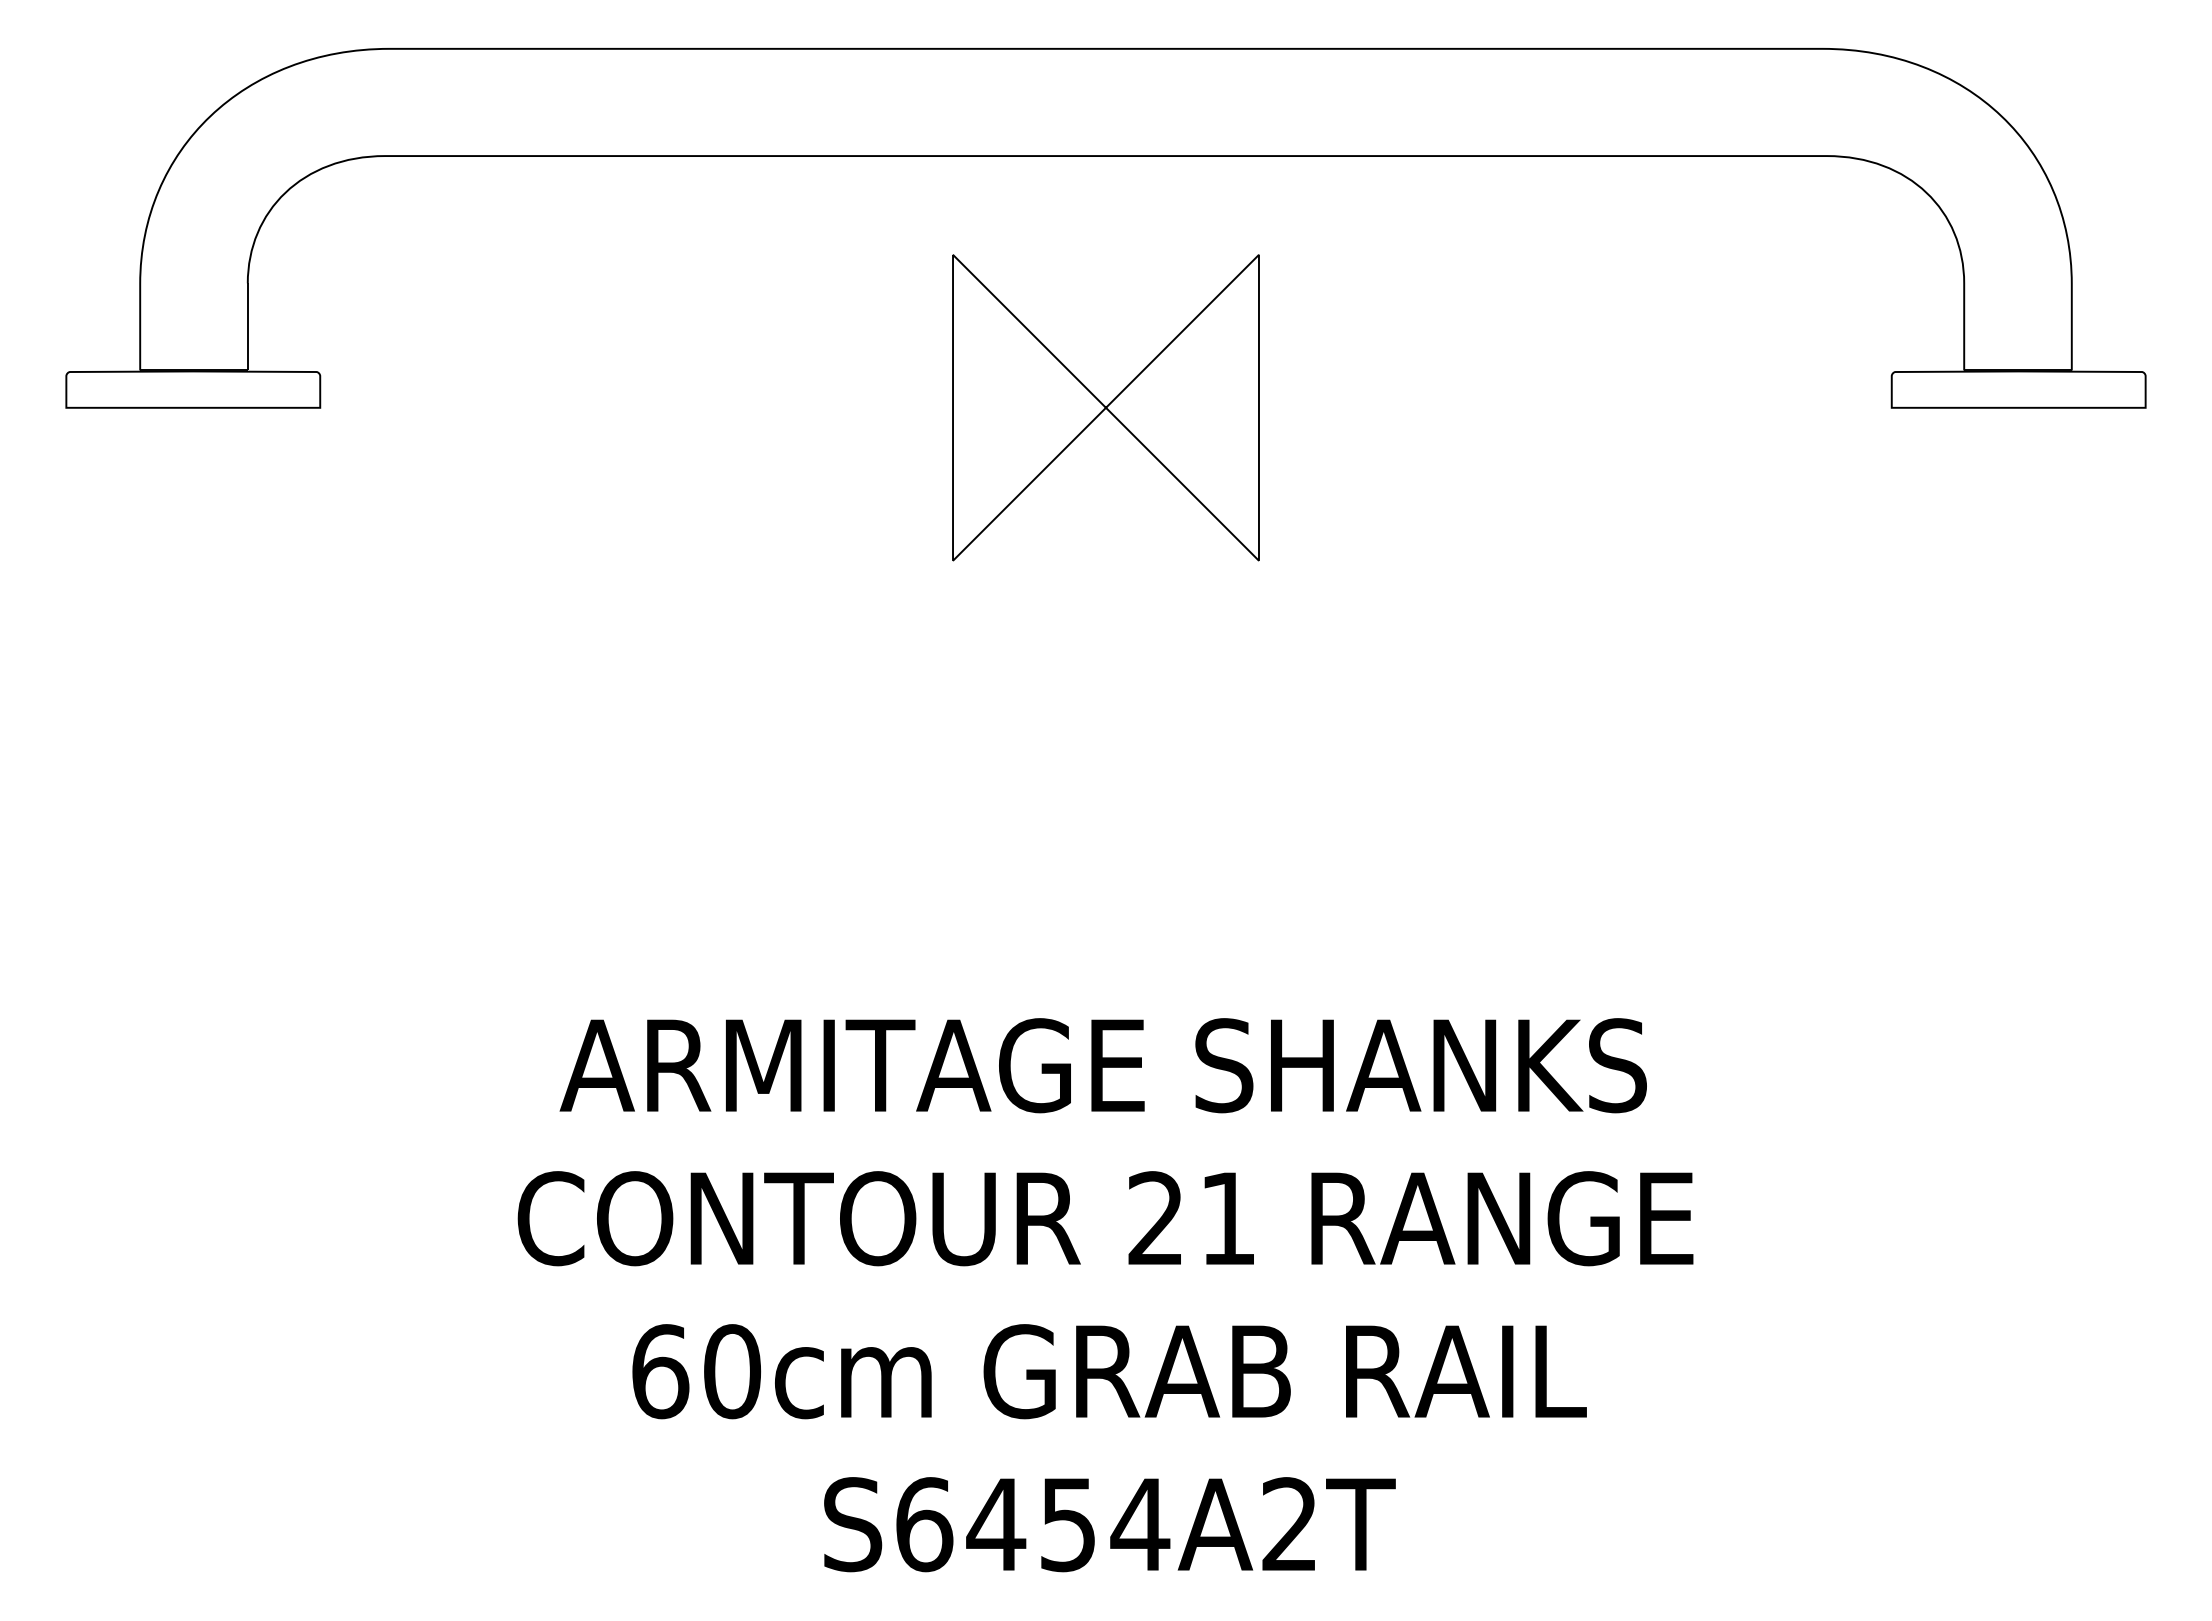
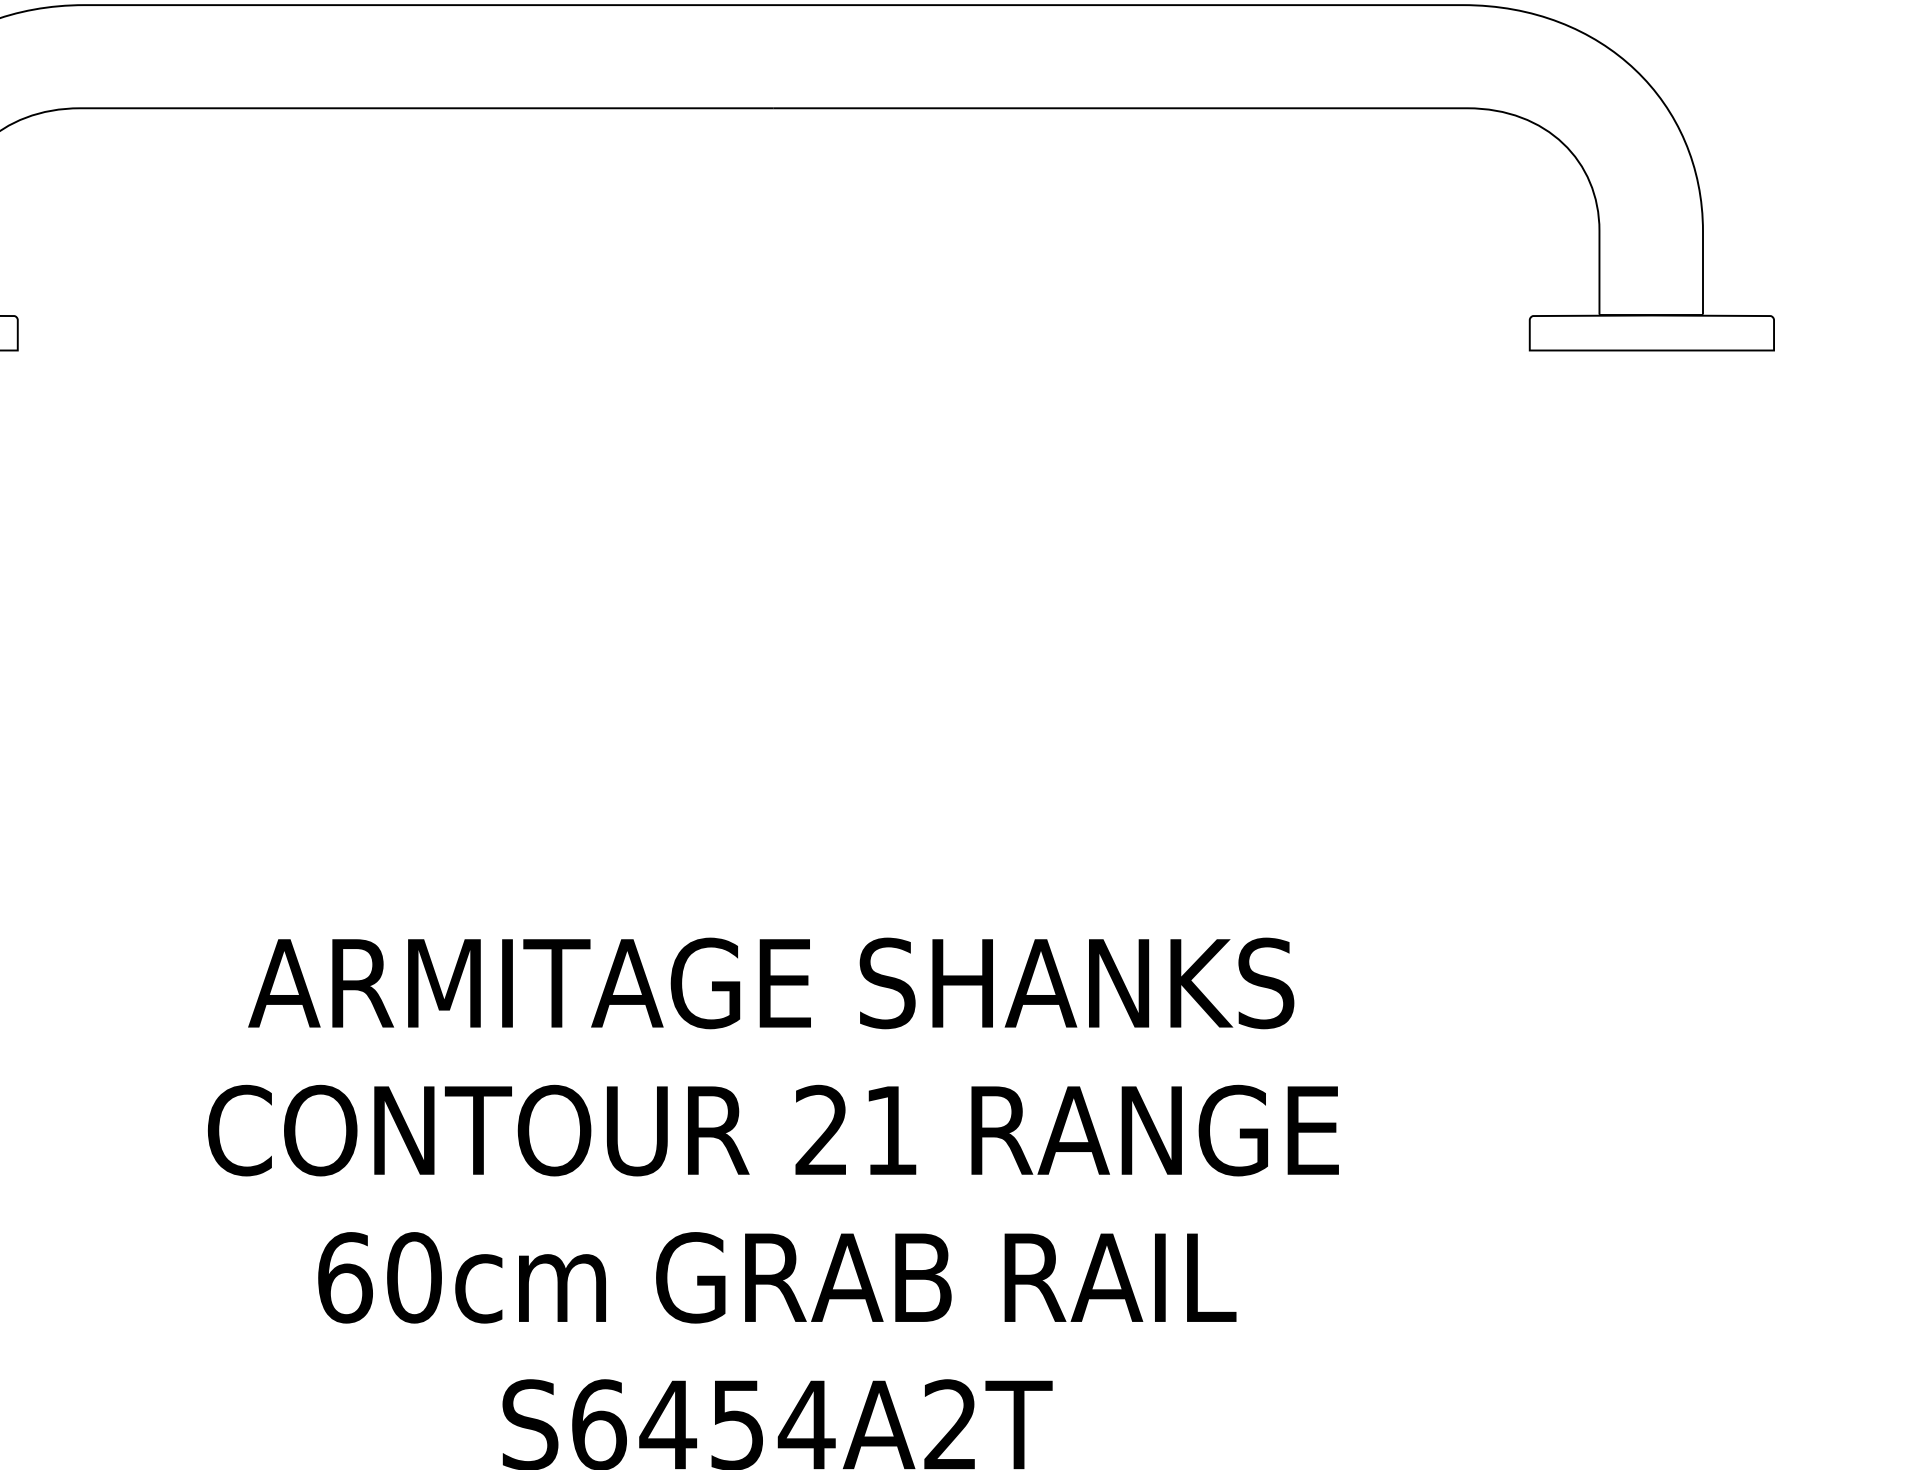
part: (1105, 407) -> (773, 350), removed

